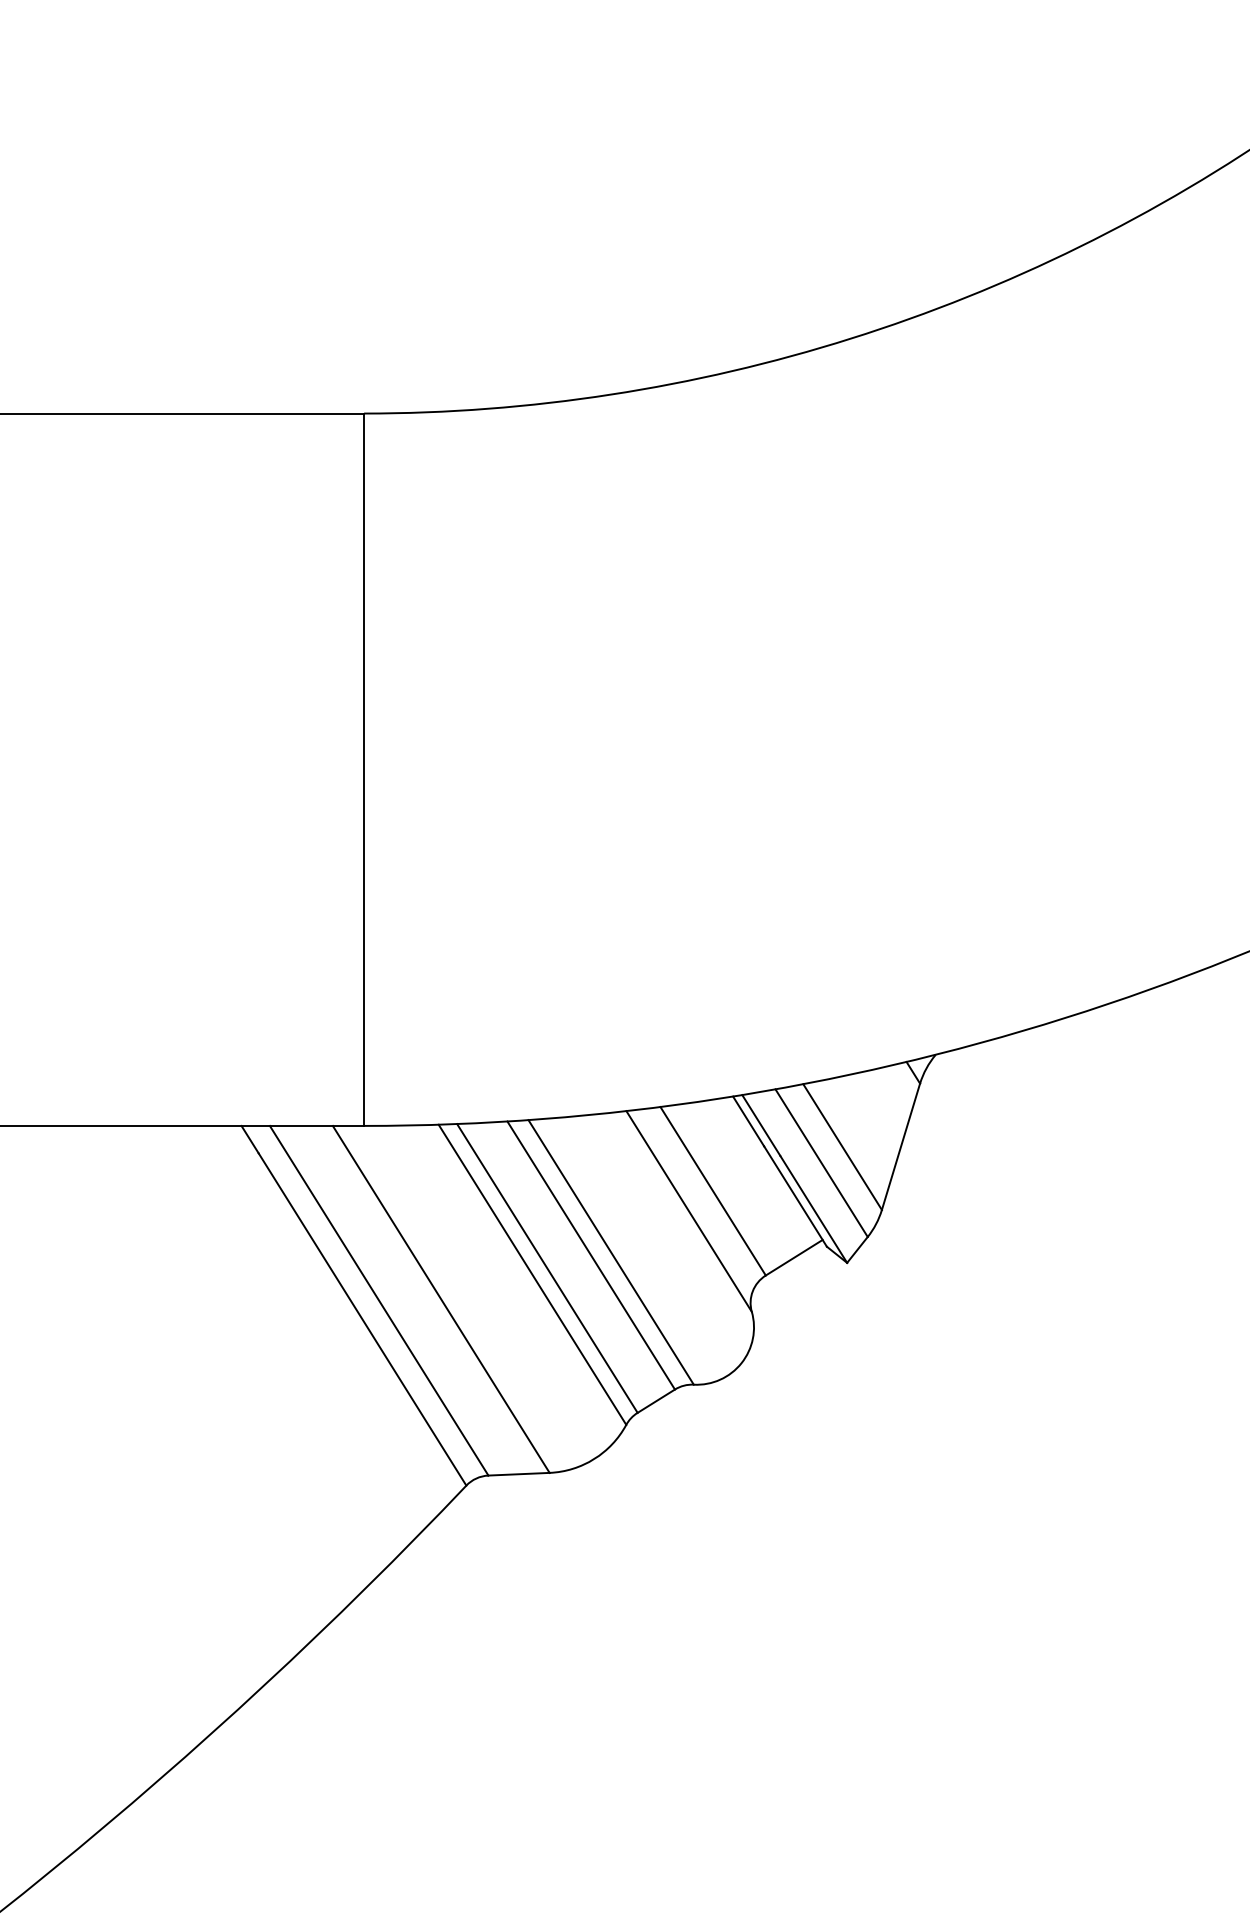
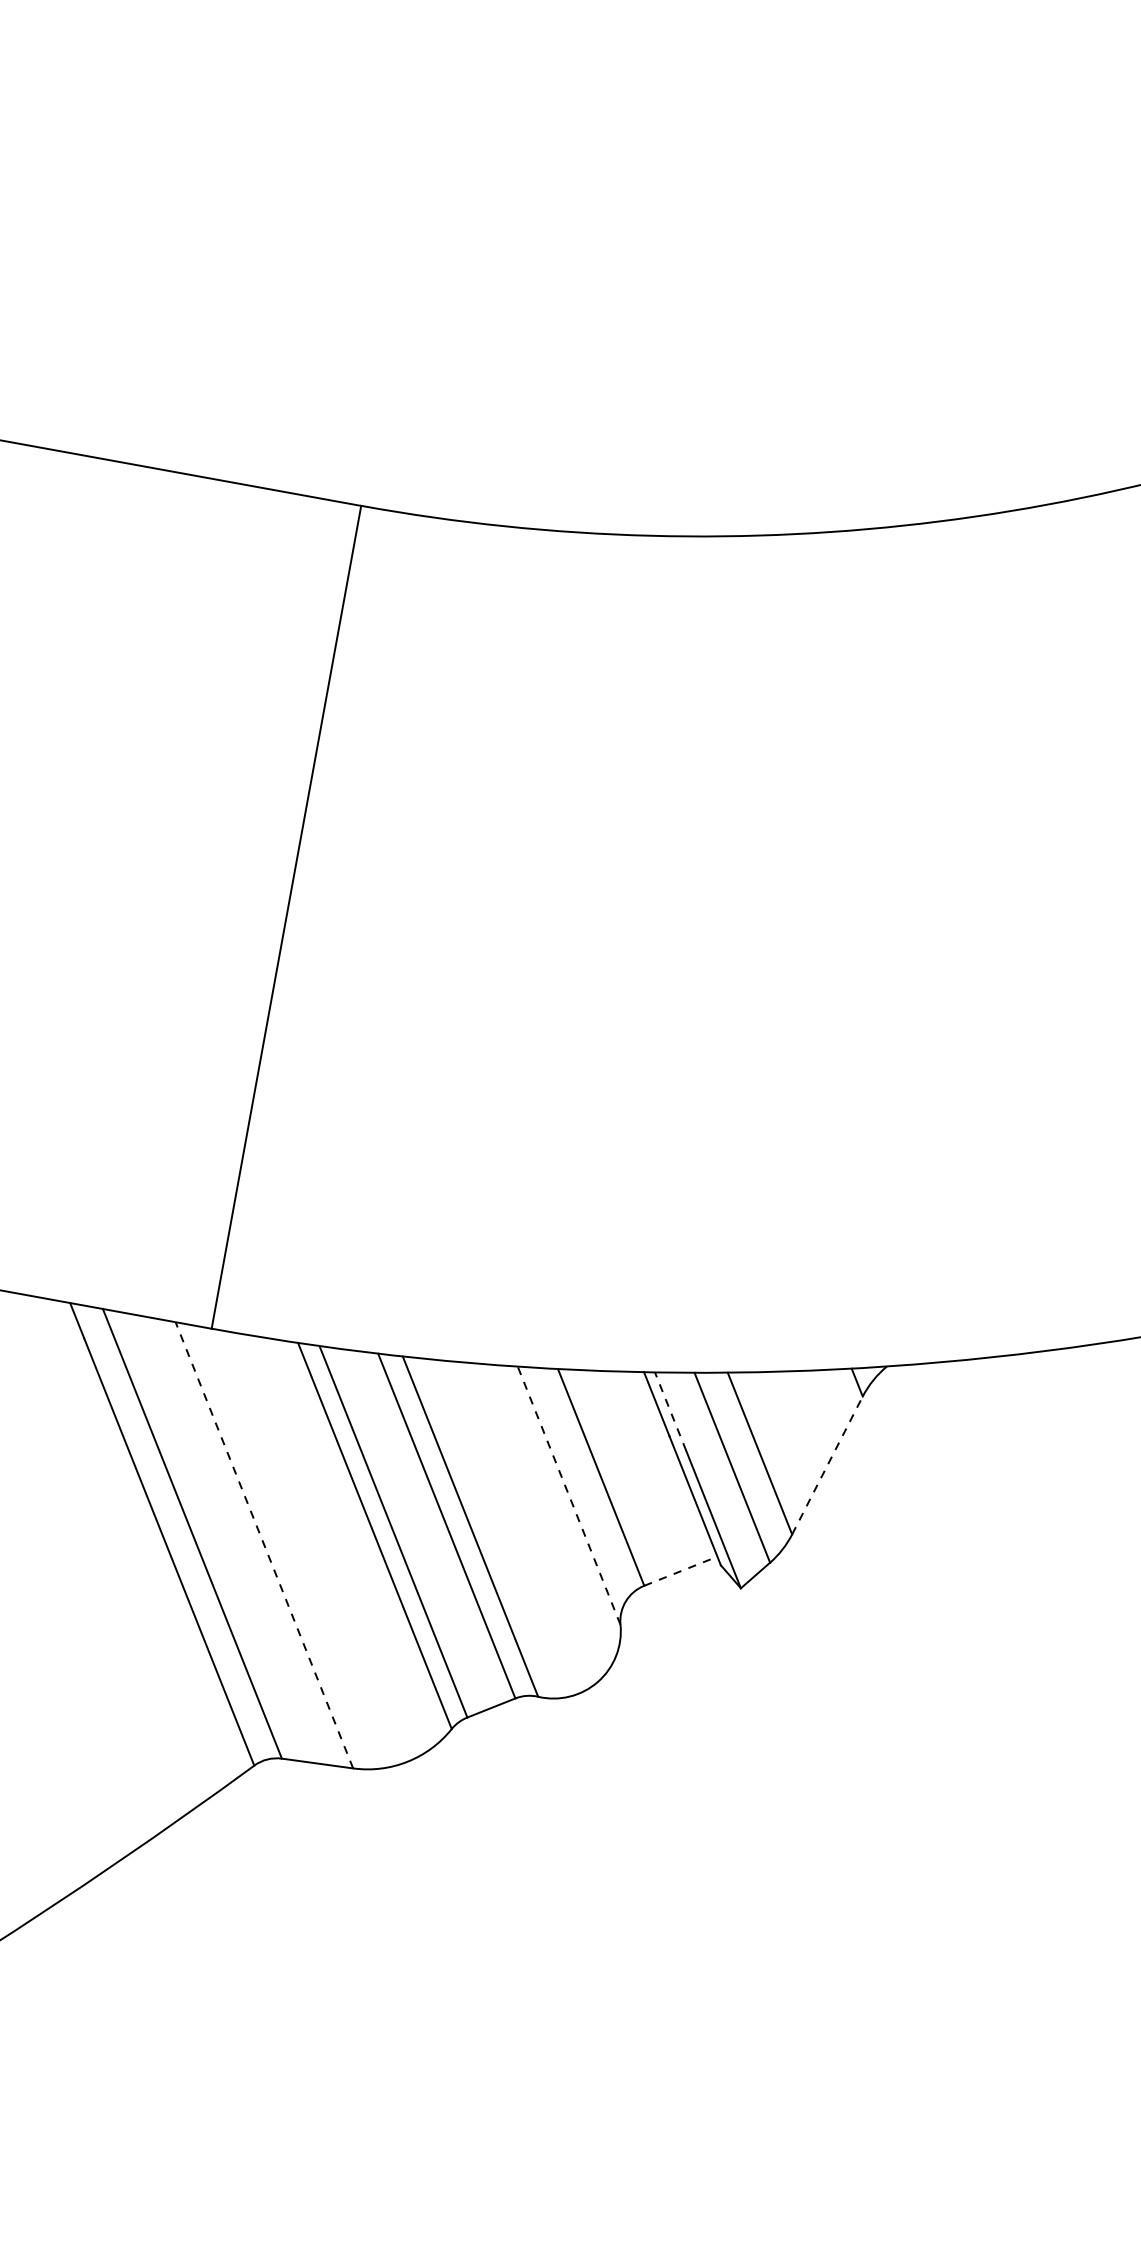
line: (761, 1125) -> (670, 1411), solid -> dashed
line: (901, 1146) -> (828, 1465), solid -> dashed
line: (688, 1211) -> (568, 1495), solid -> dashed
line: (794, 1257) -> (681, 1571), solid -> dashed
line: (441, 1299) -> (264, 1545), solid -> dashed

